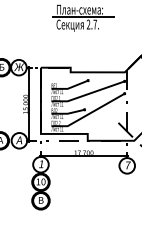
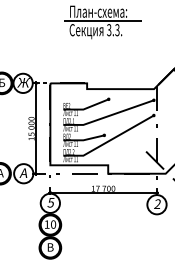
text: (92, 24) -> (113, 30), 2.7. -> 3.3.
text: (41, 164) -> (50, 202), 1 -> 5
text: (127, 164) -> (157, 203), 7 -> 2

